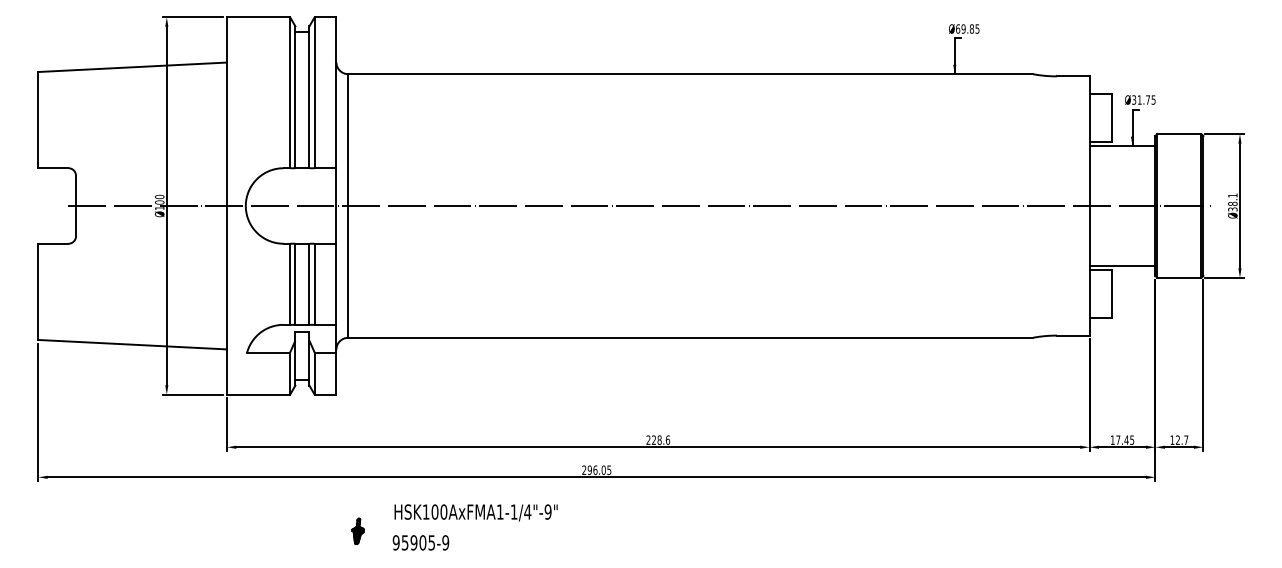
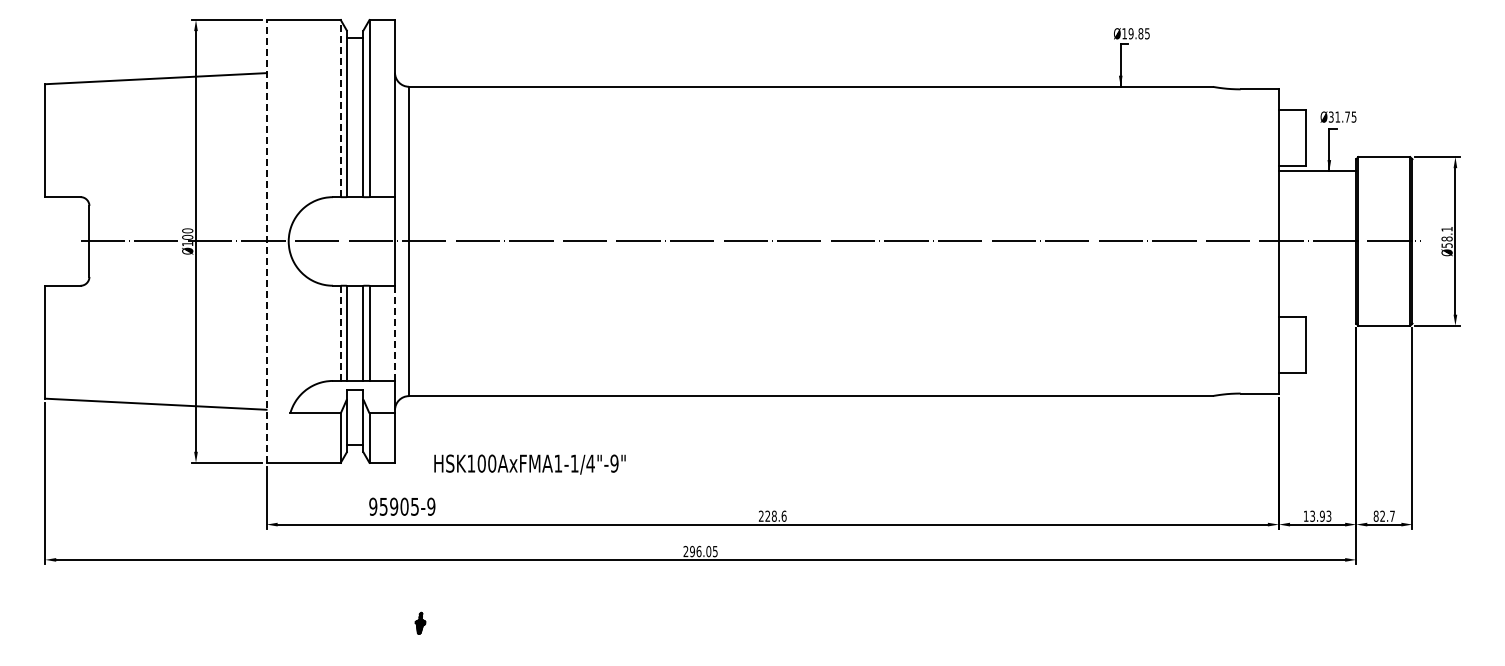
text: (957, 28) -> (1124, 33), 69.85 -> 19.85
line: (289, 92) -> (340, 108), solid -> dashed
line: (226, 205) -> (266, 240), solid -> dashed
text: (1232, 209) -> (1446, 245), 38.1 -> 58.1
line: (1122, 265) -> (1317, 311), removed
line: (289, 284) -> (340, 333), solid -> dashed
line: (336, 284) -> (395, 333), solid -> dashed
text: (1124, 439) -> (1320, 515), 17.45 -> 13.93
text: (1171, 439) -> (1375, 515), 12.7 -> 82.7
text: (475, 512) -> (529, 464), moved
part: (358, 531) -> (420, 623), size x0.7
text: (421, 542) -> (402, 506), moved

